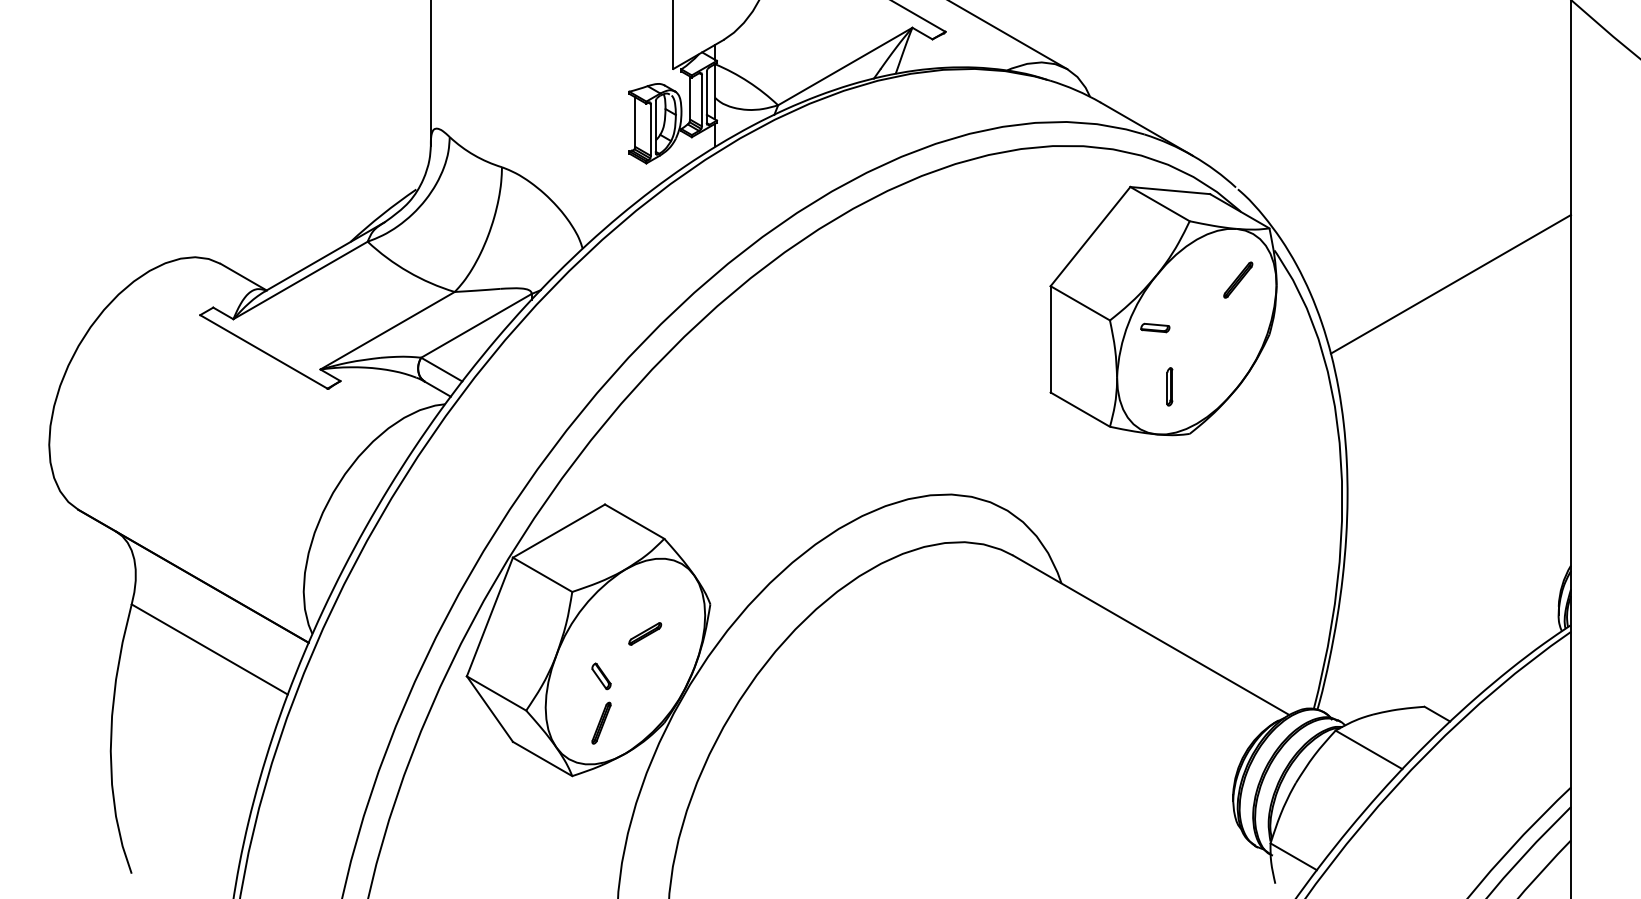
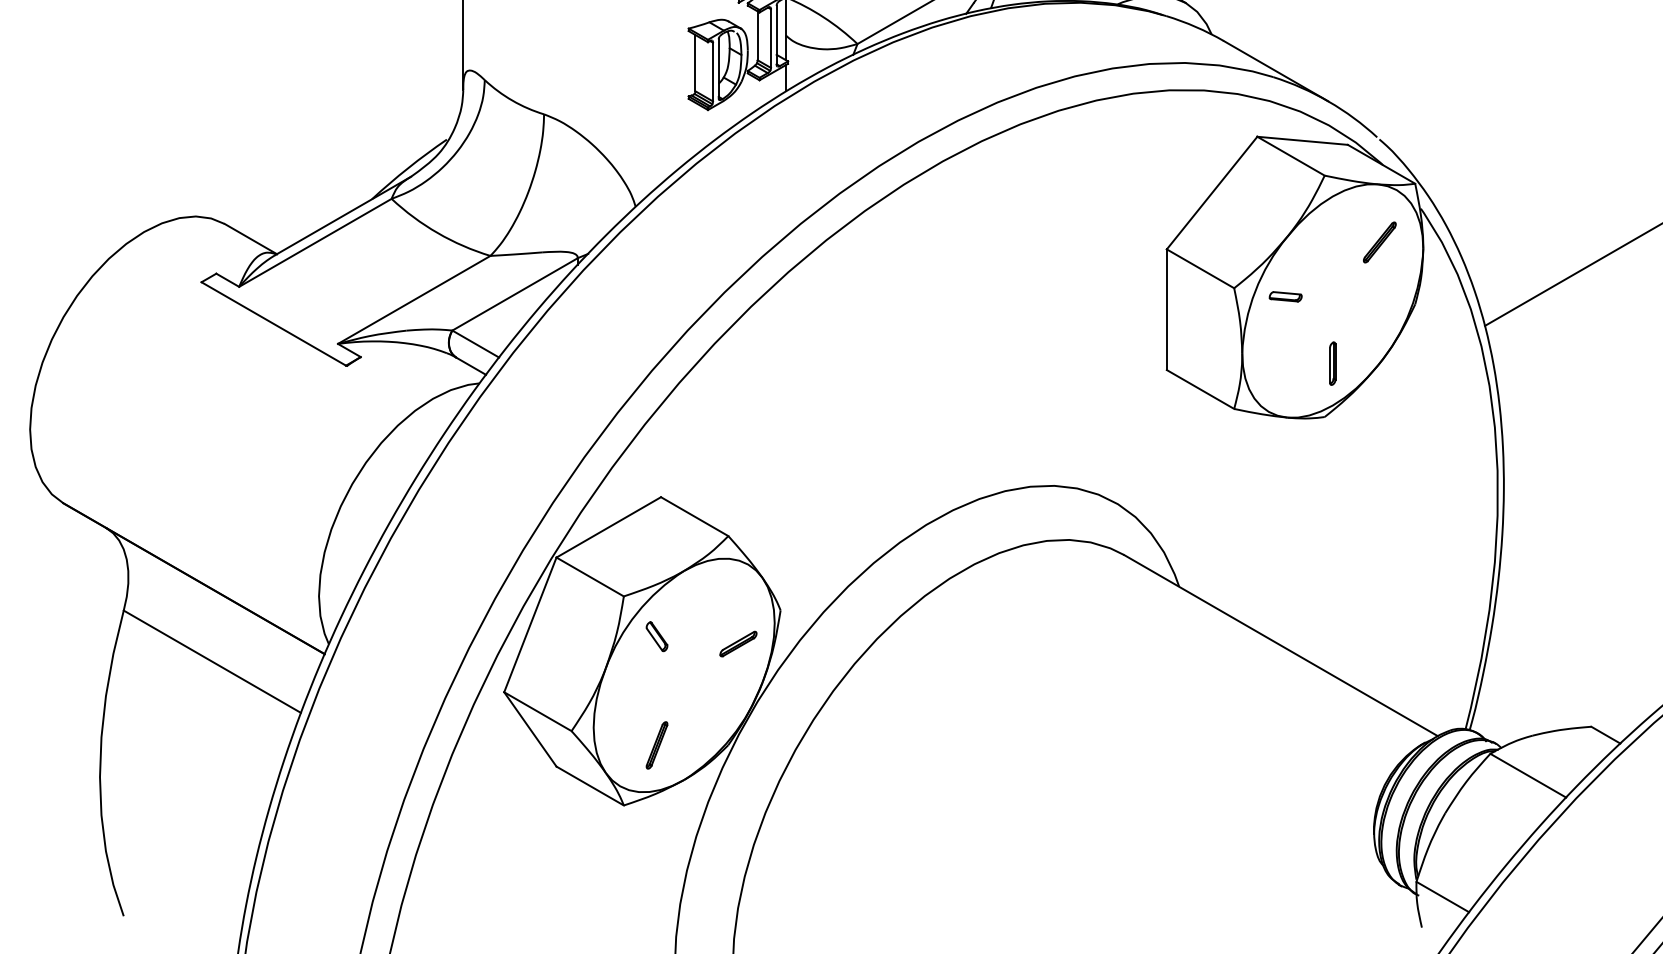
part: (1169, 386) -> (1332, 363), moved
part: (645, 633) -> (738, 643), moved
part: (601, 676) -> (657, 636), moved

